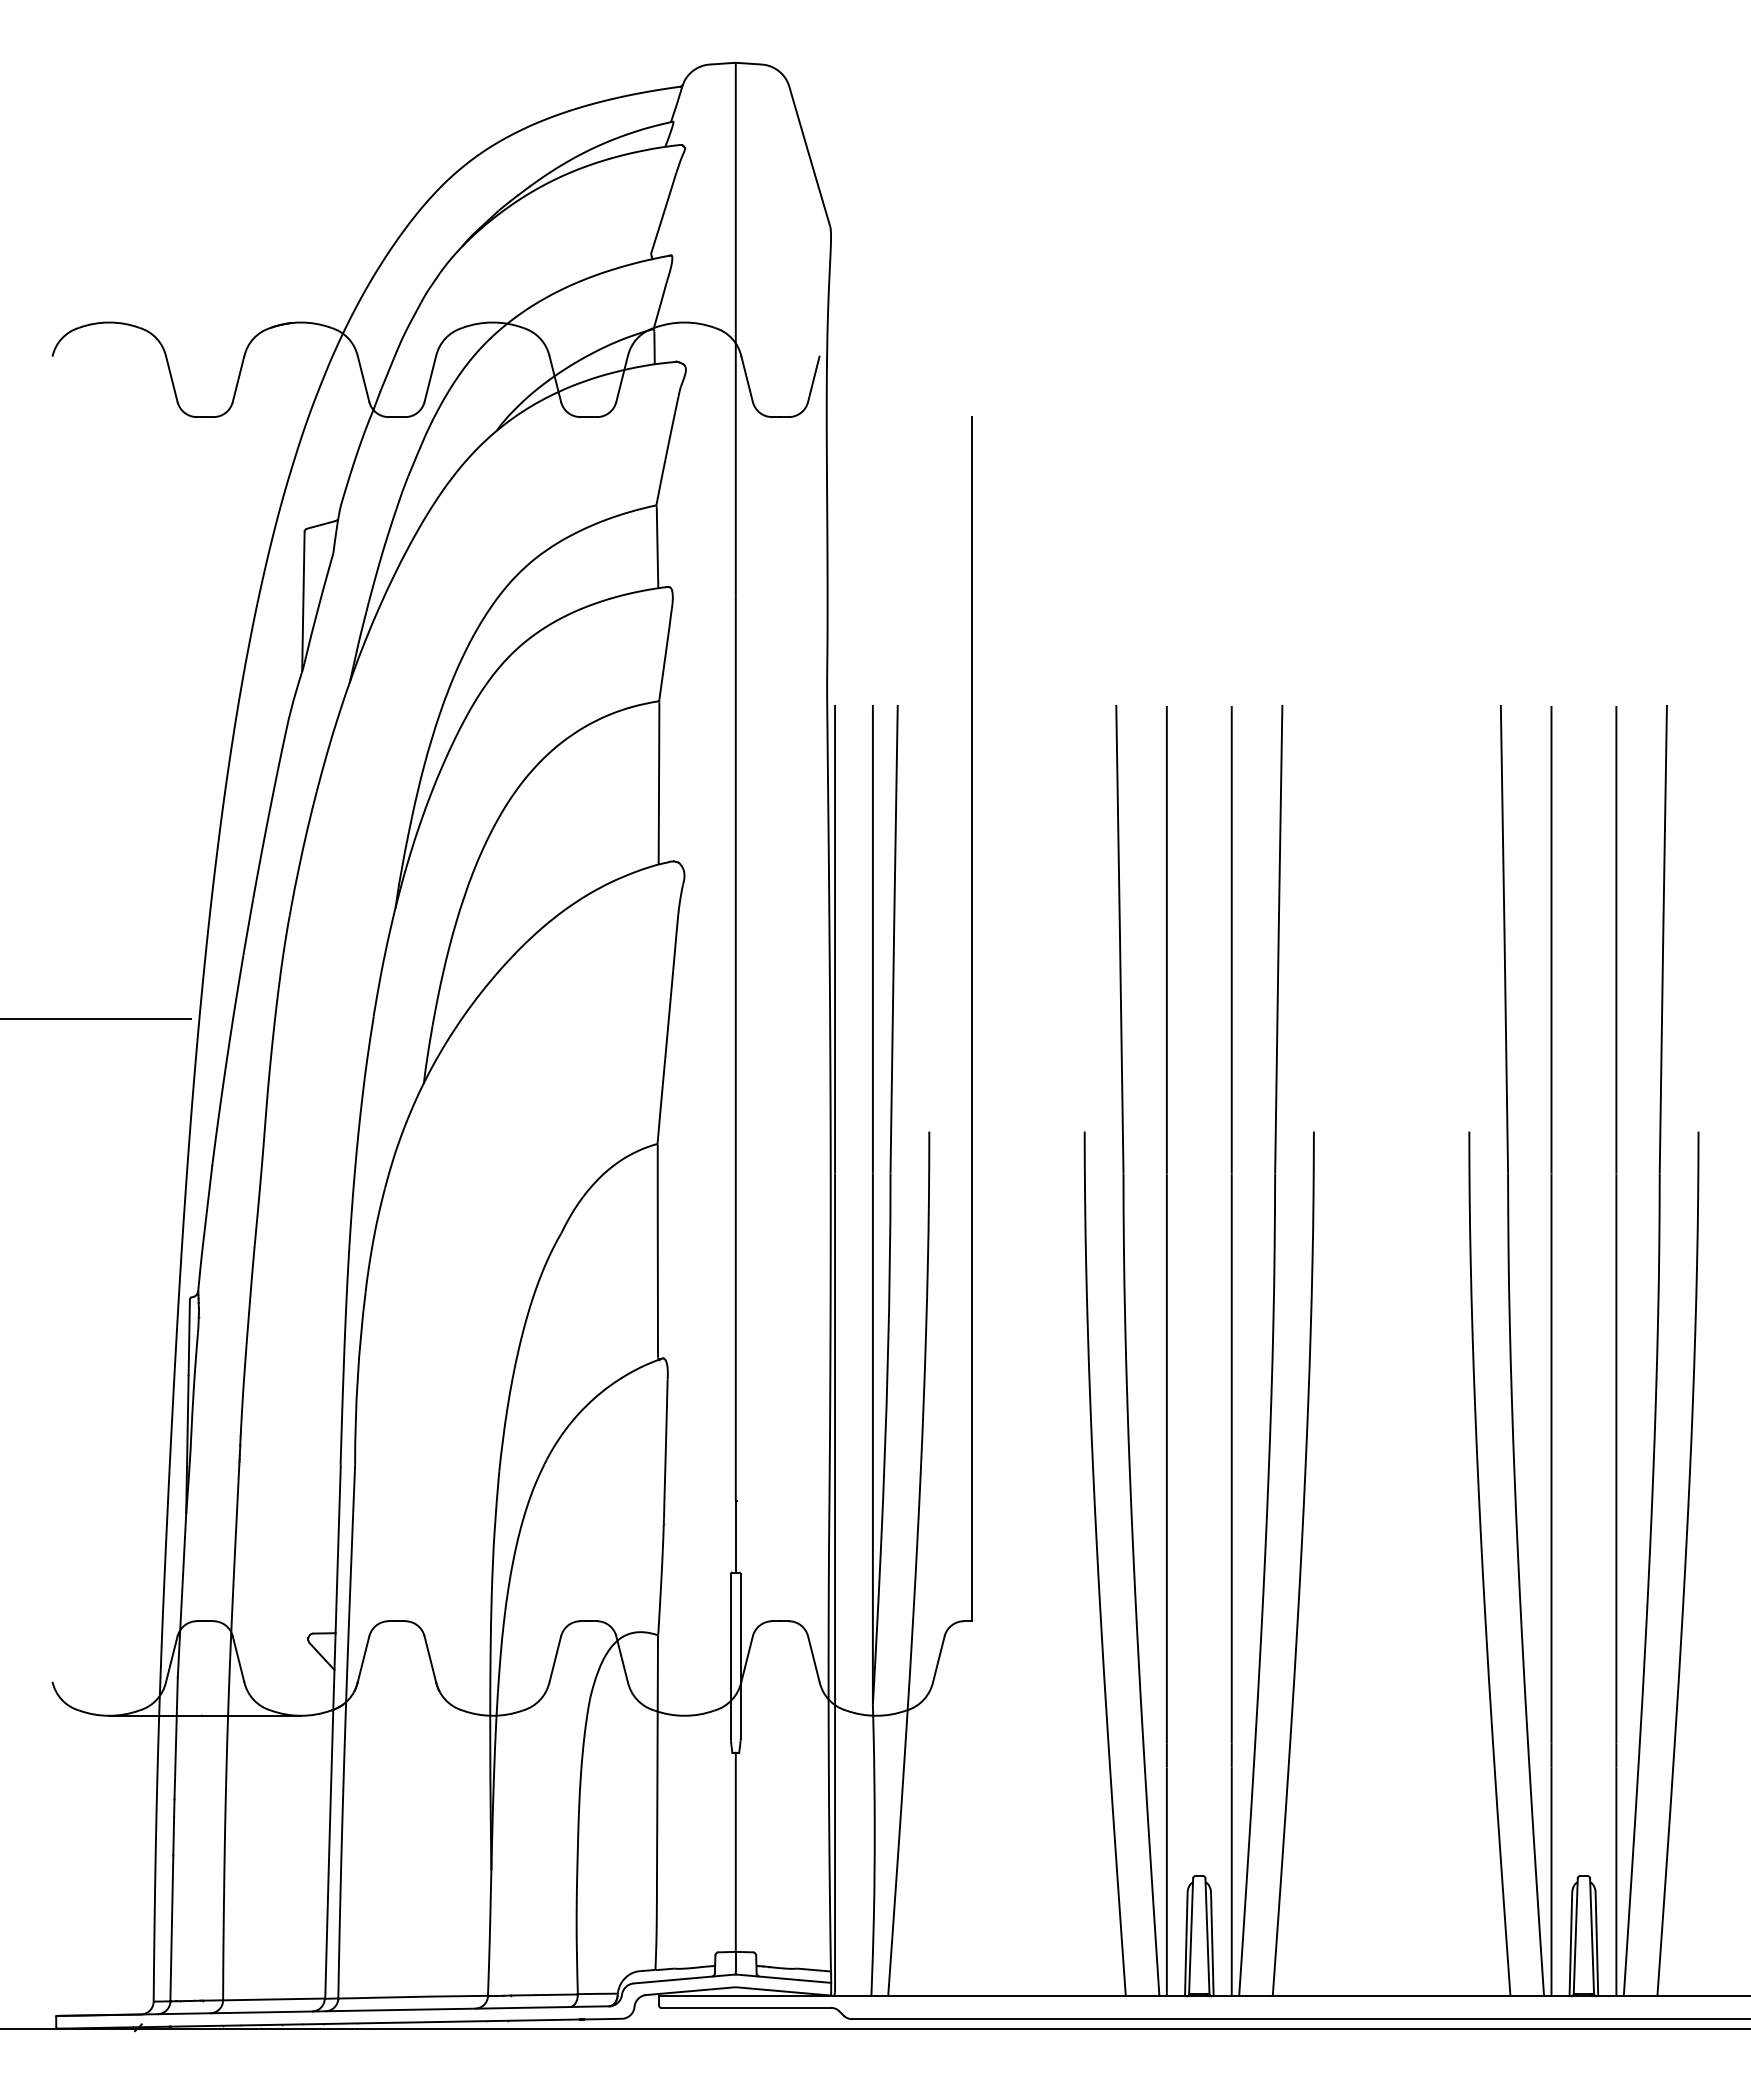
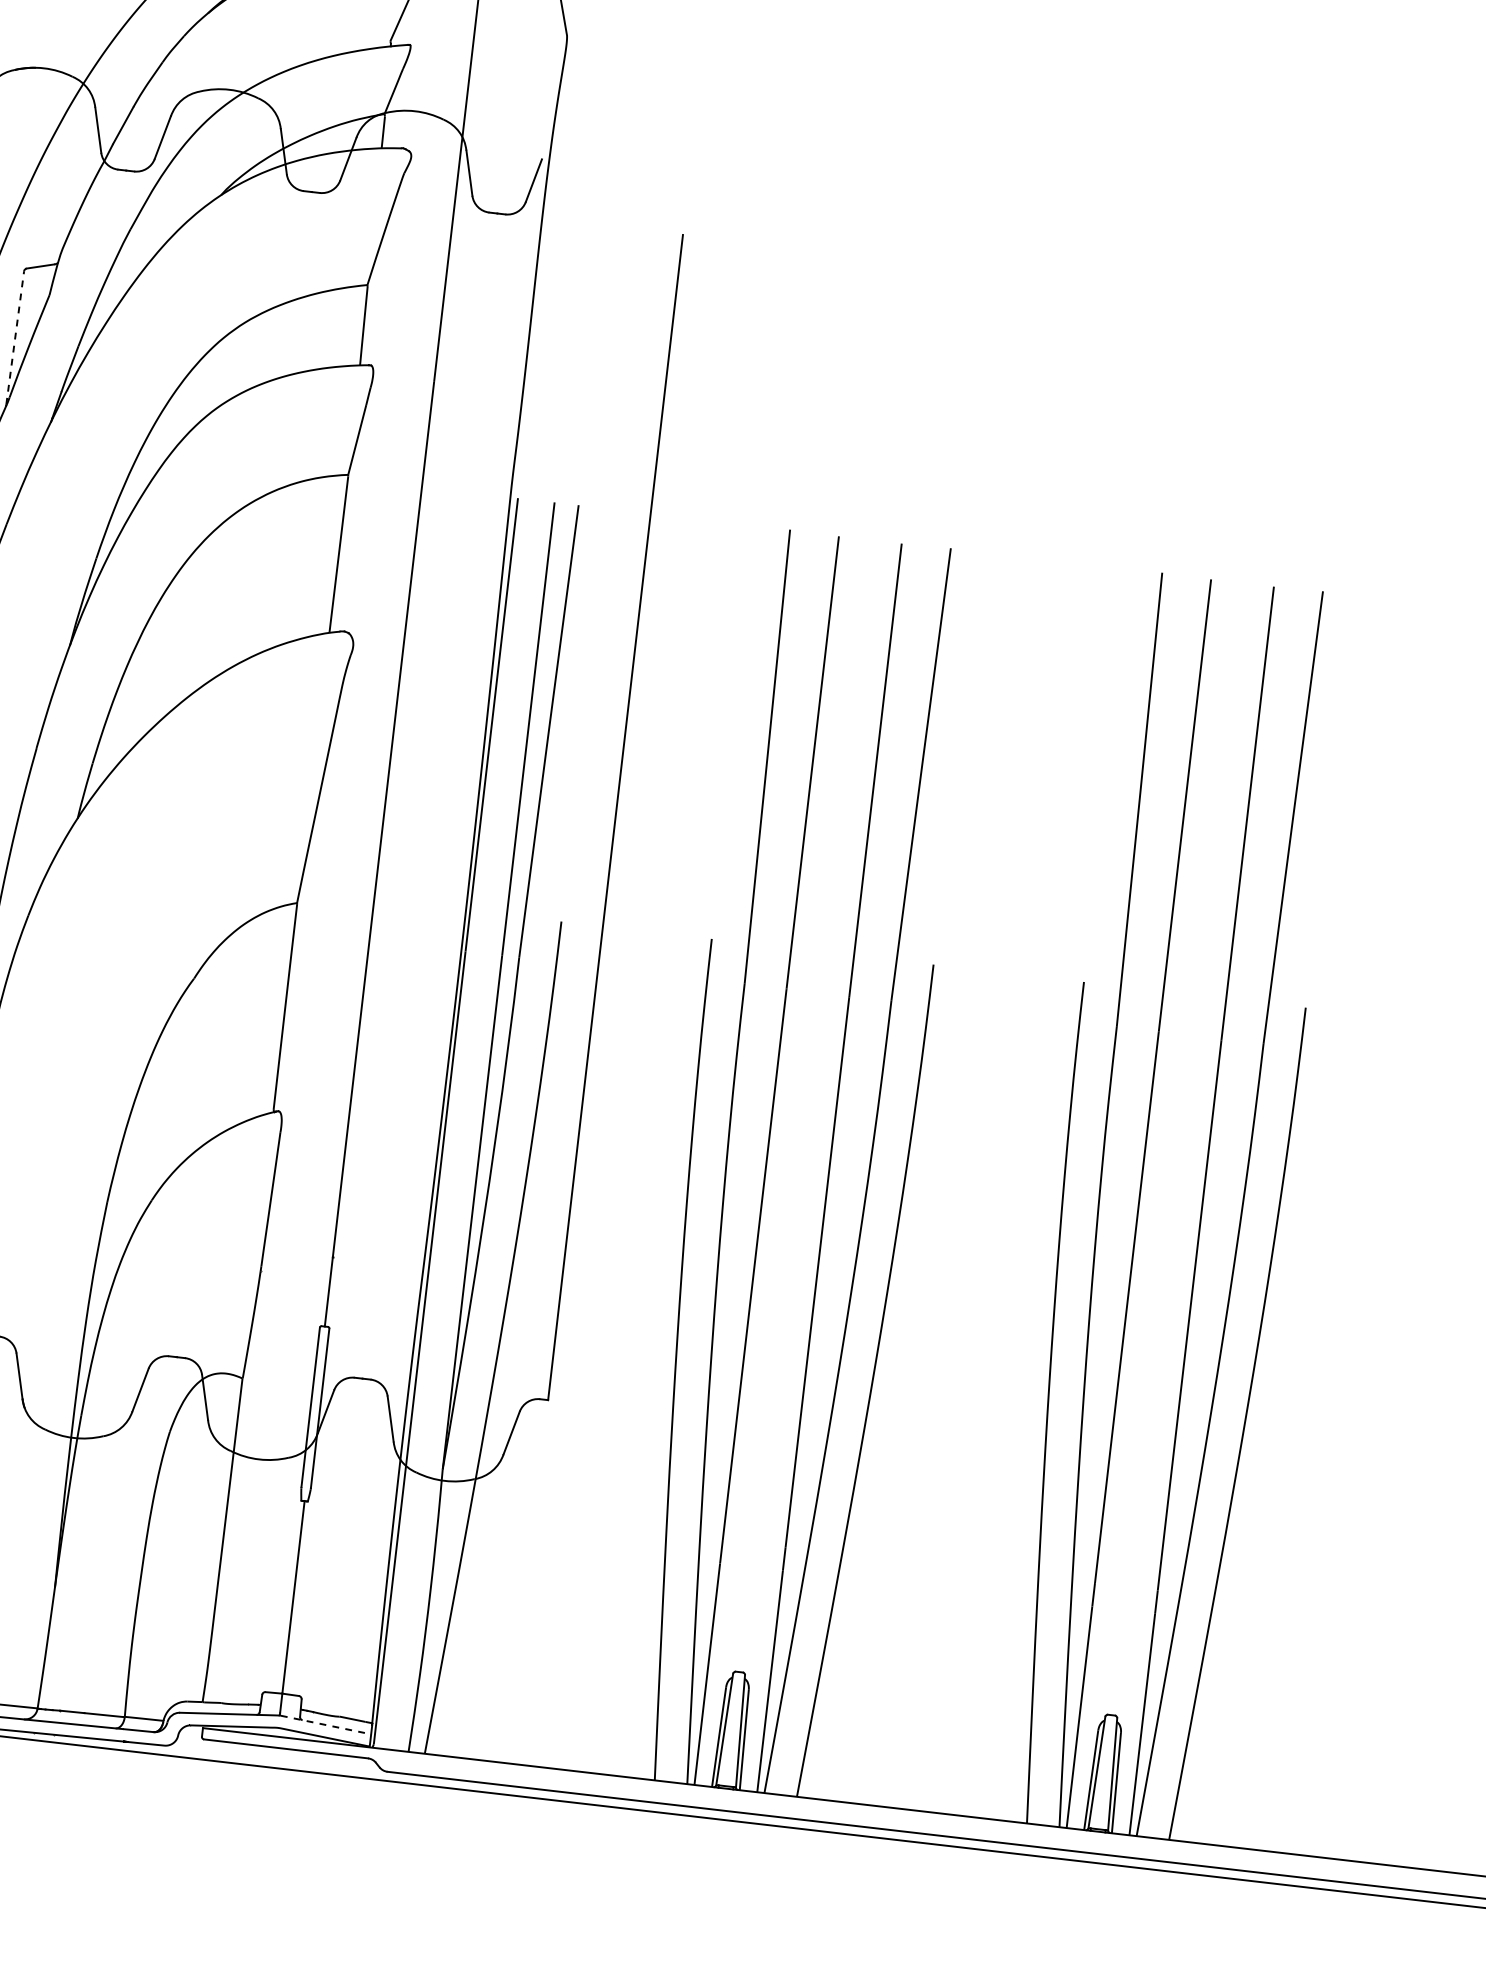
line: (303, 600) -> (15, 337), solid -> dashed
line: (784, 1978) -> (326, 1724), solid -> dashed

